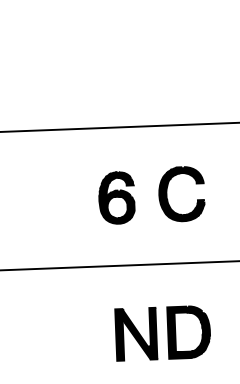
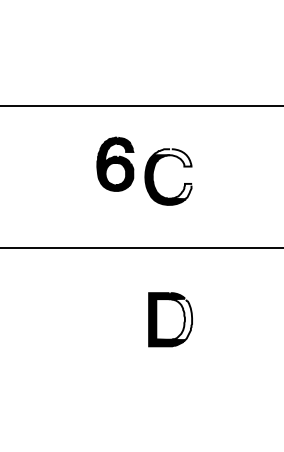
fill: (184, 175) -> (172, 157), removed
part: (116, 197) -> (115, 163), moved
fill: (193, 207) -> (180, 191), removed
fill: (192, 331) -> (174, 319), removed
part: (135, 334) -> (115, 319), removed

